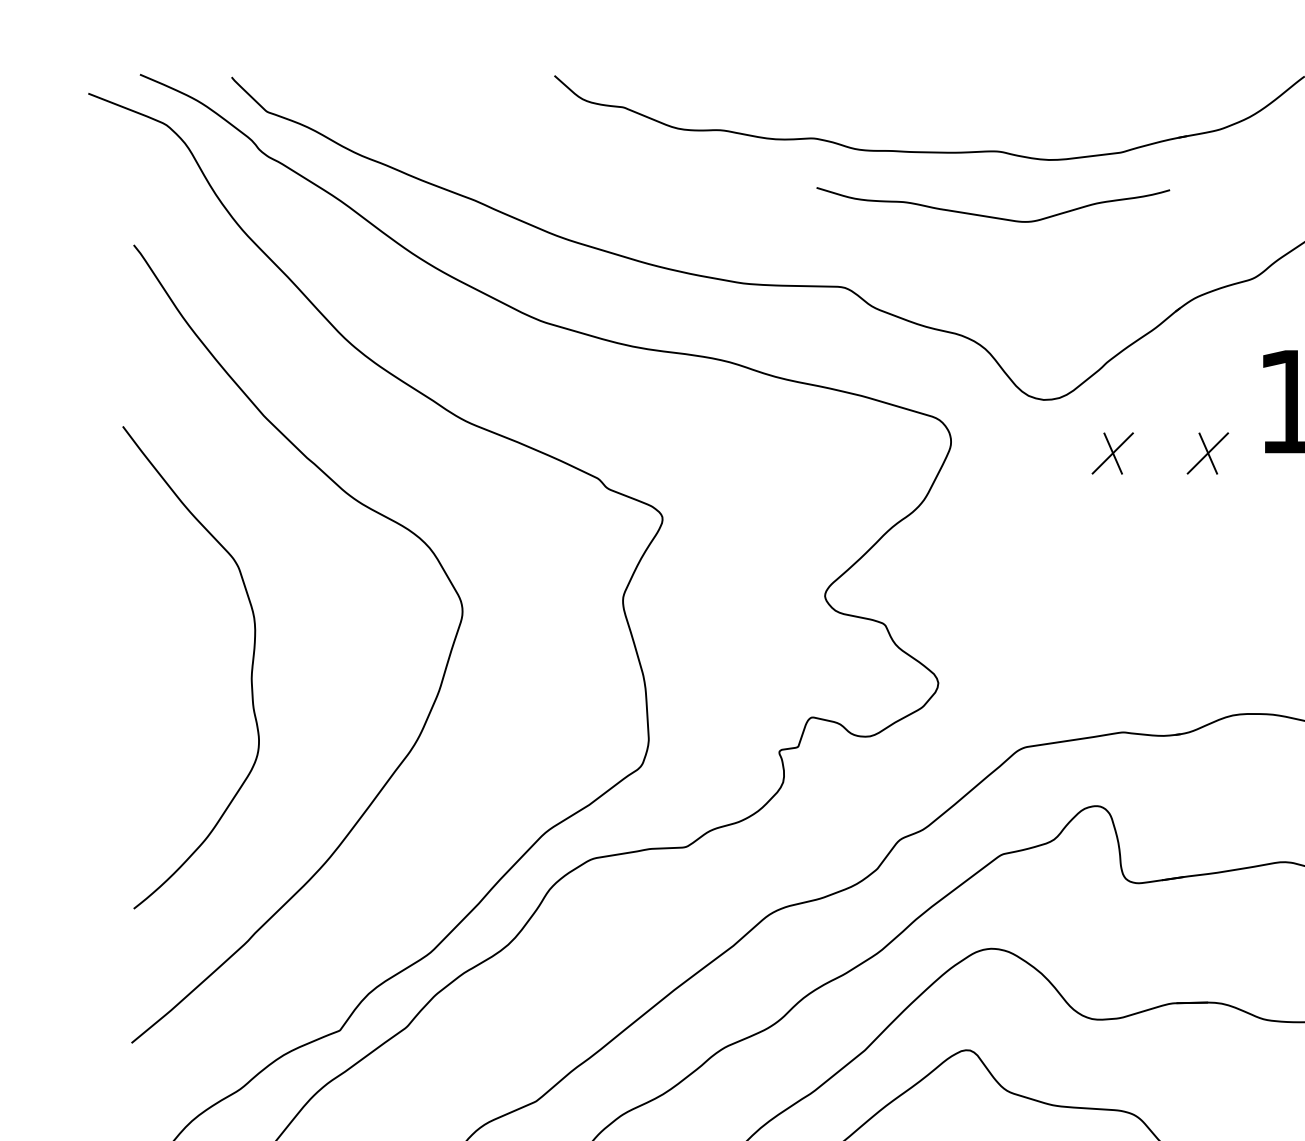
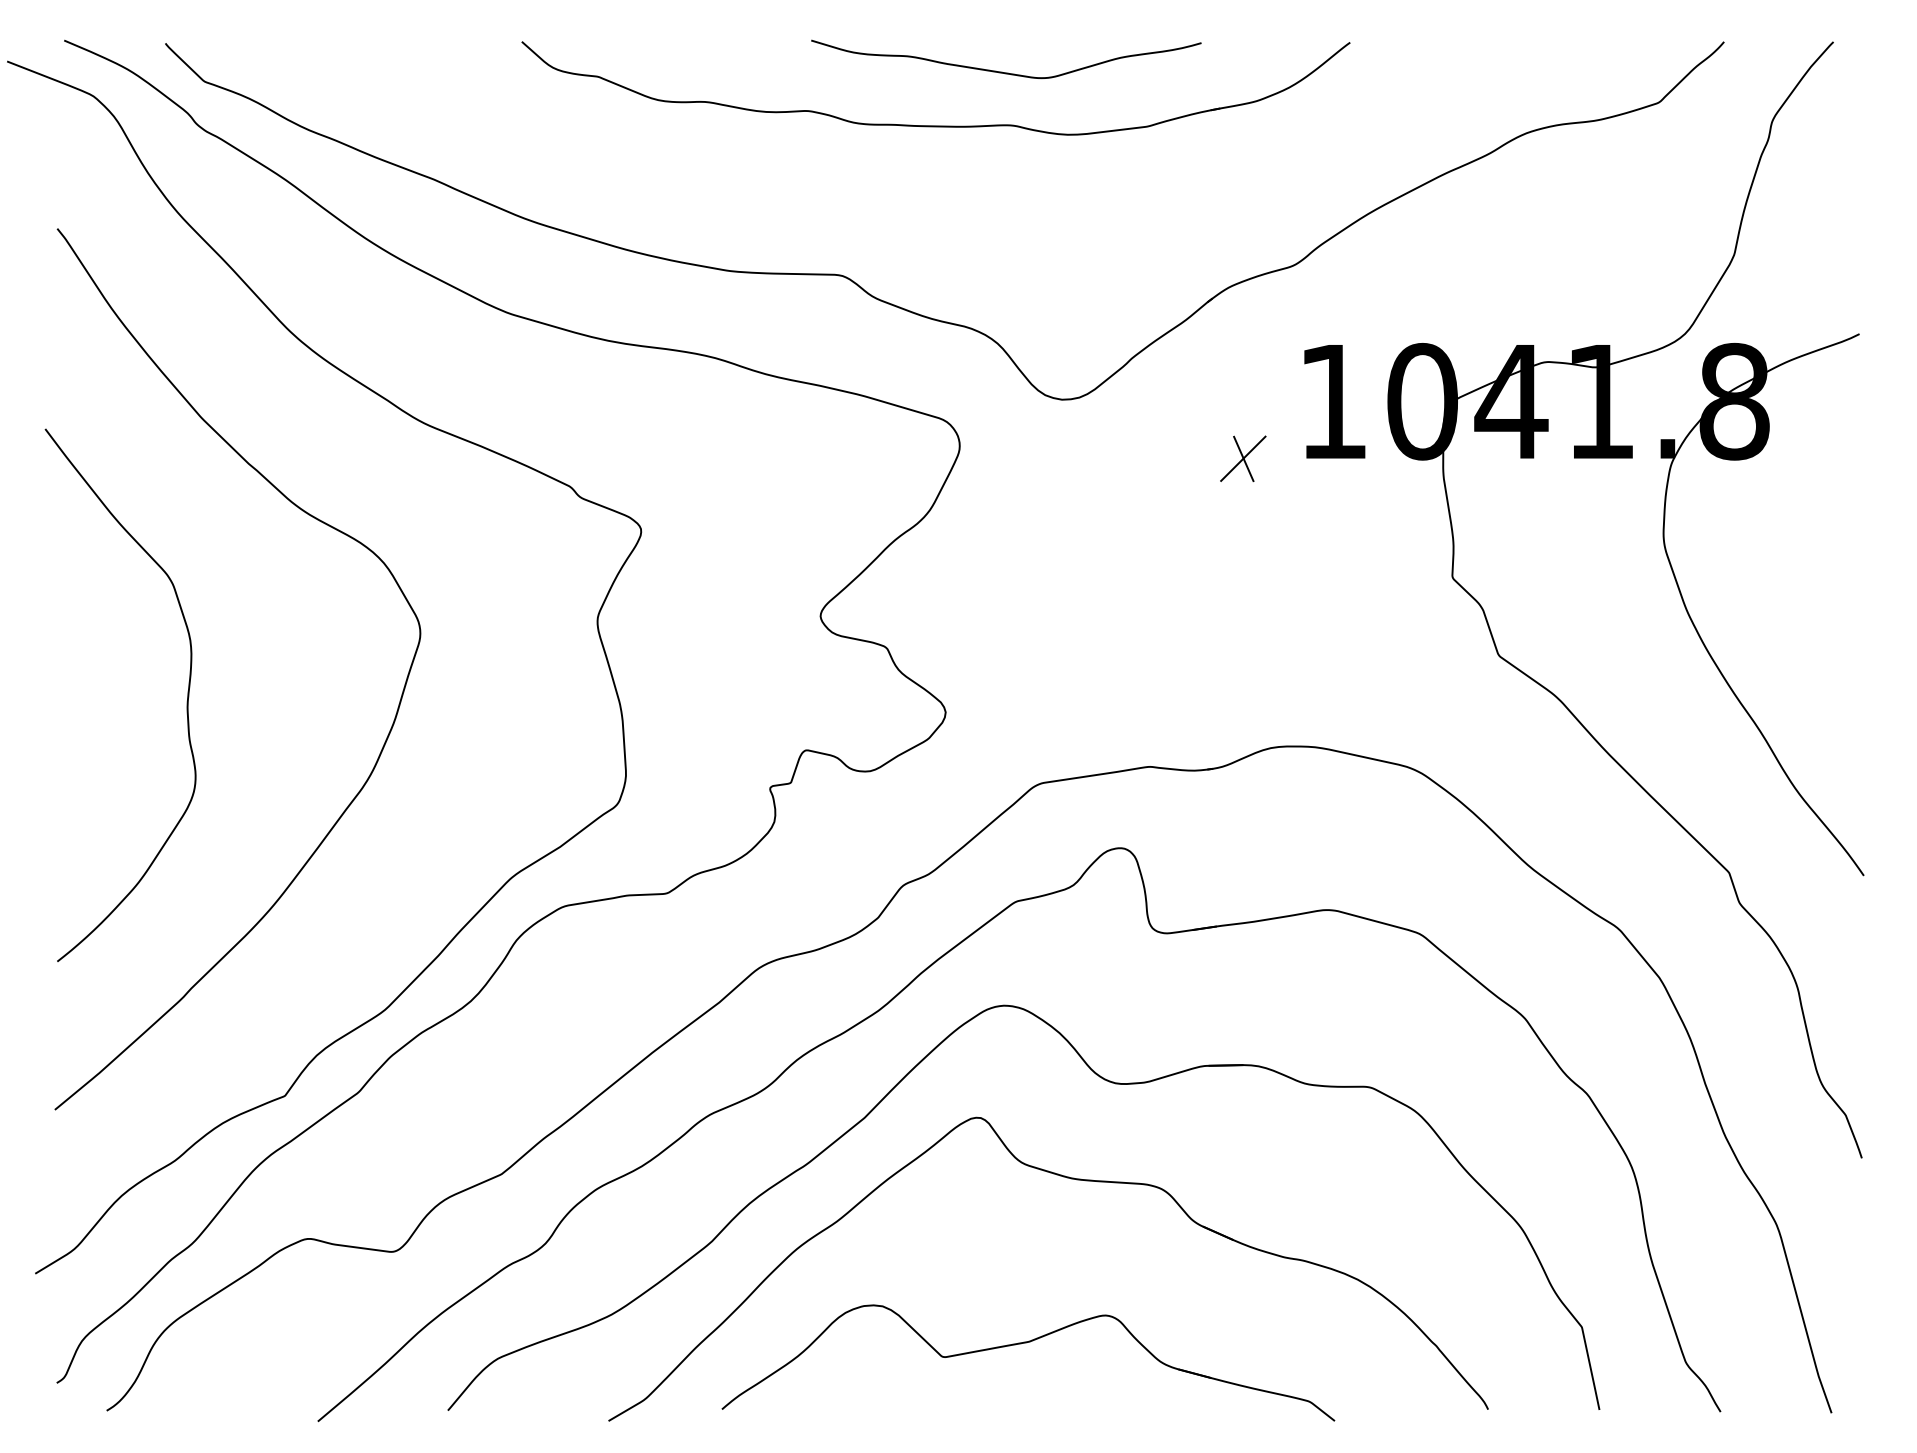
curve: (989, 215) -> (1002, 71), moved
part: (1112, 453) -> (1138, 458), removed

